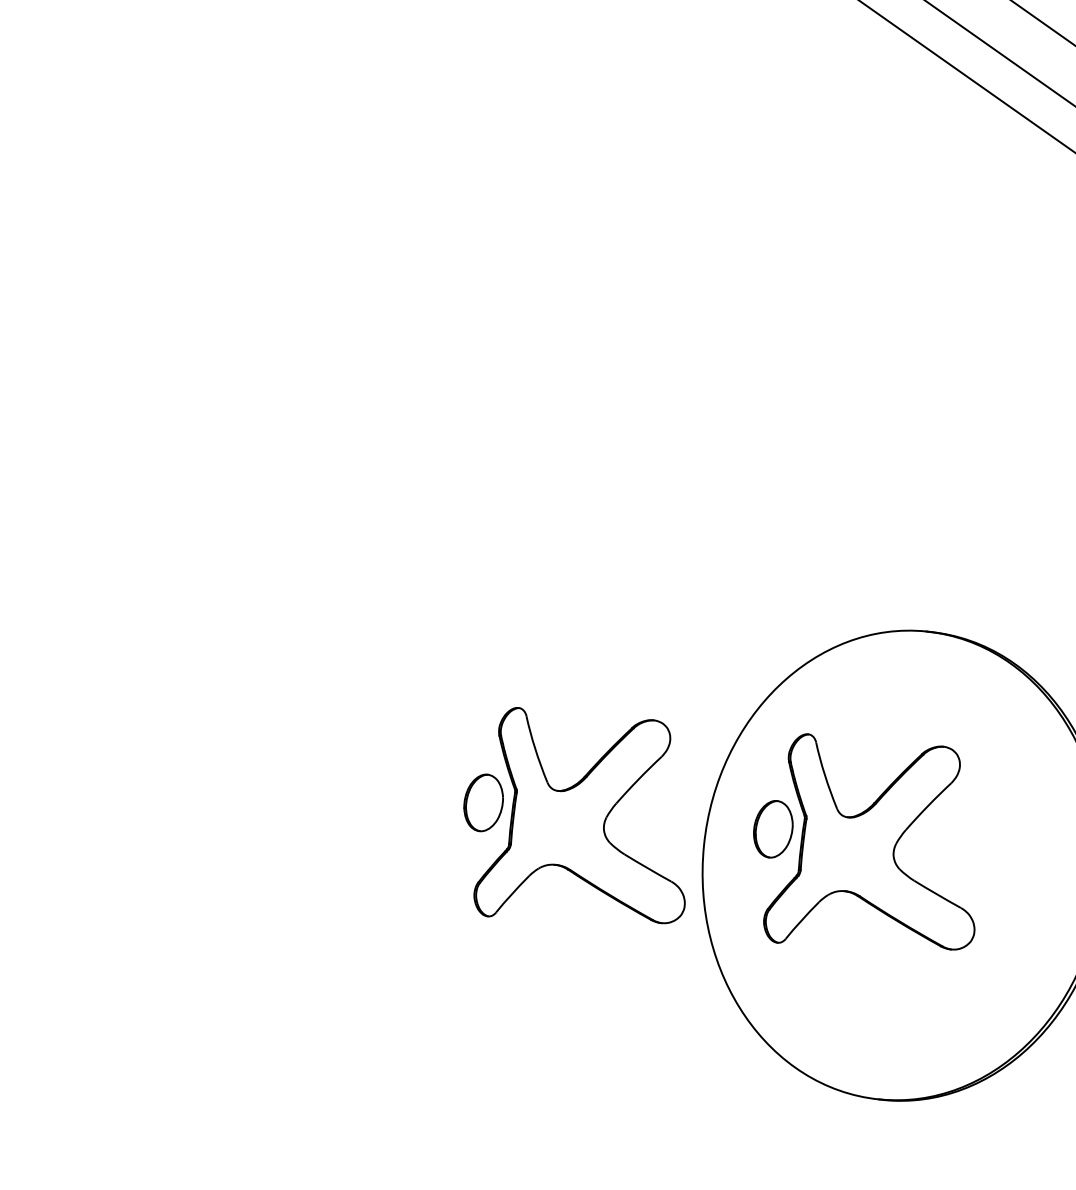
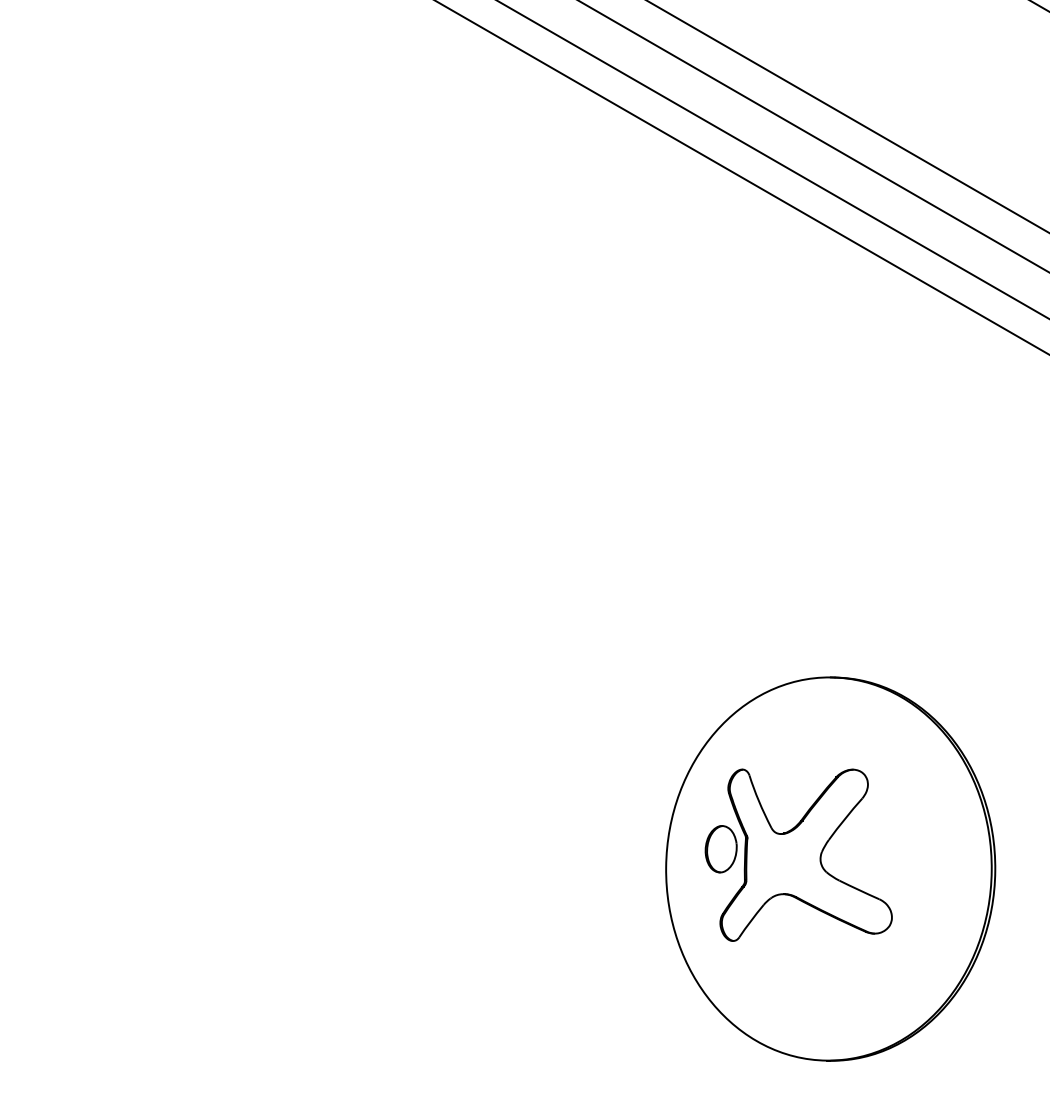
part: (577, 817) -> (561, 854), removed

